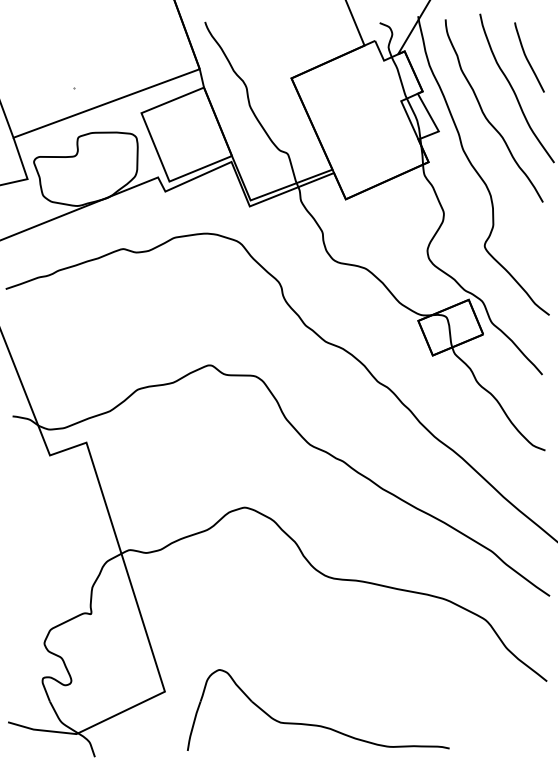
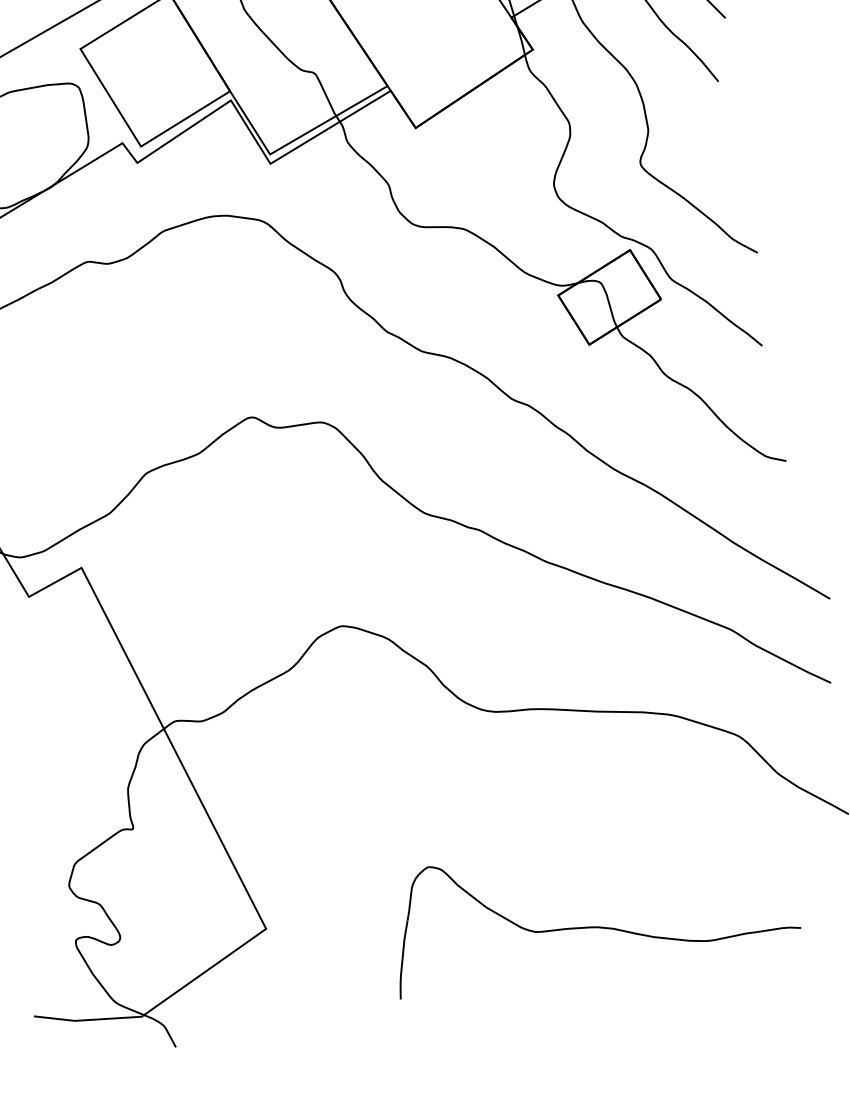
part: (317, 724) -> (592, 925), moved

